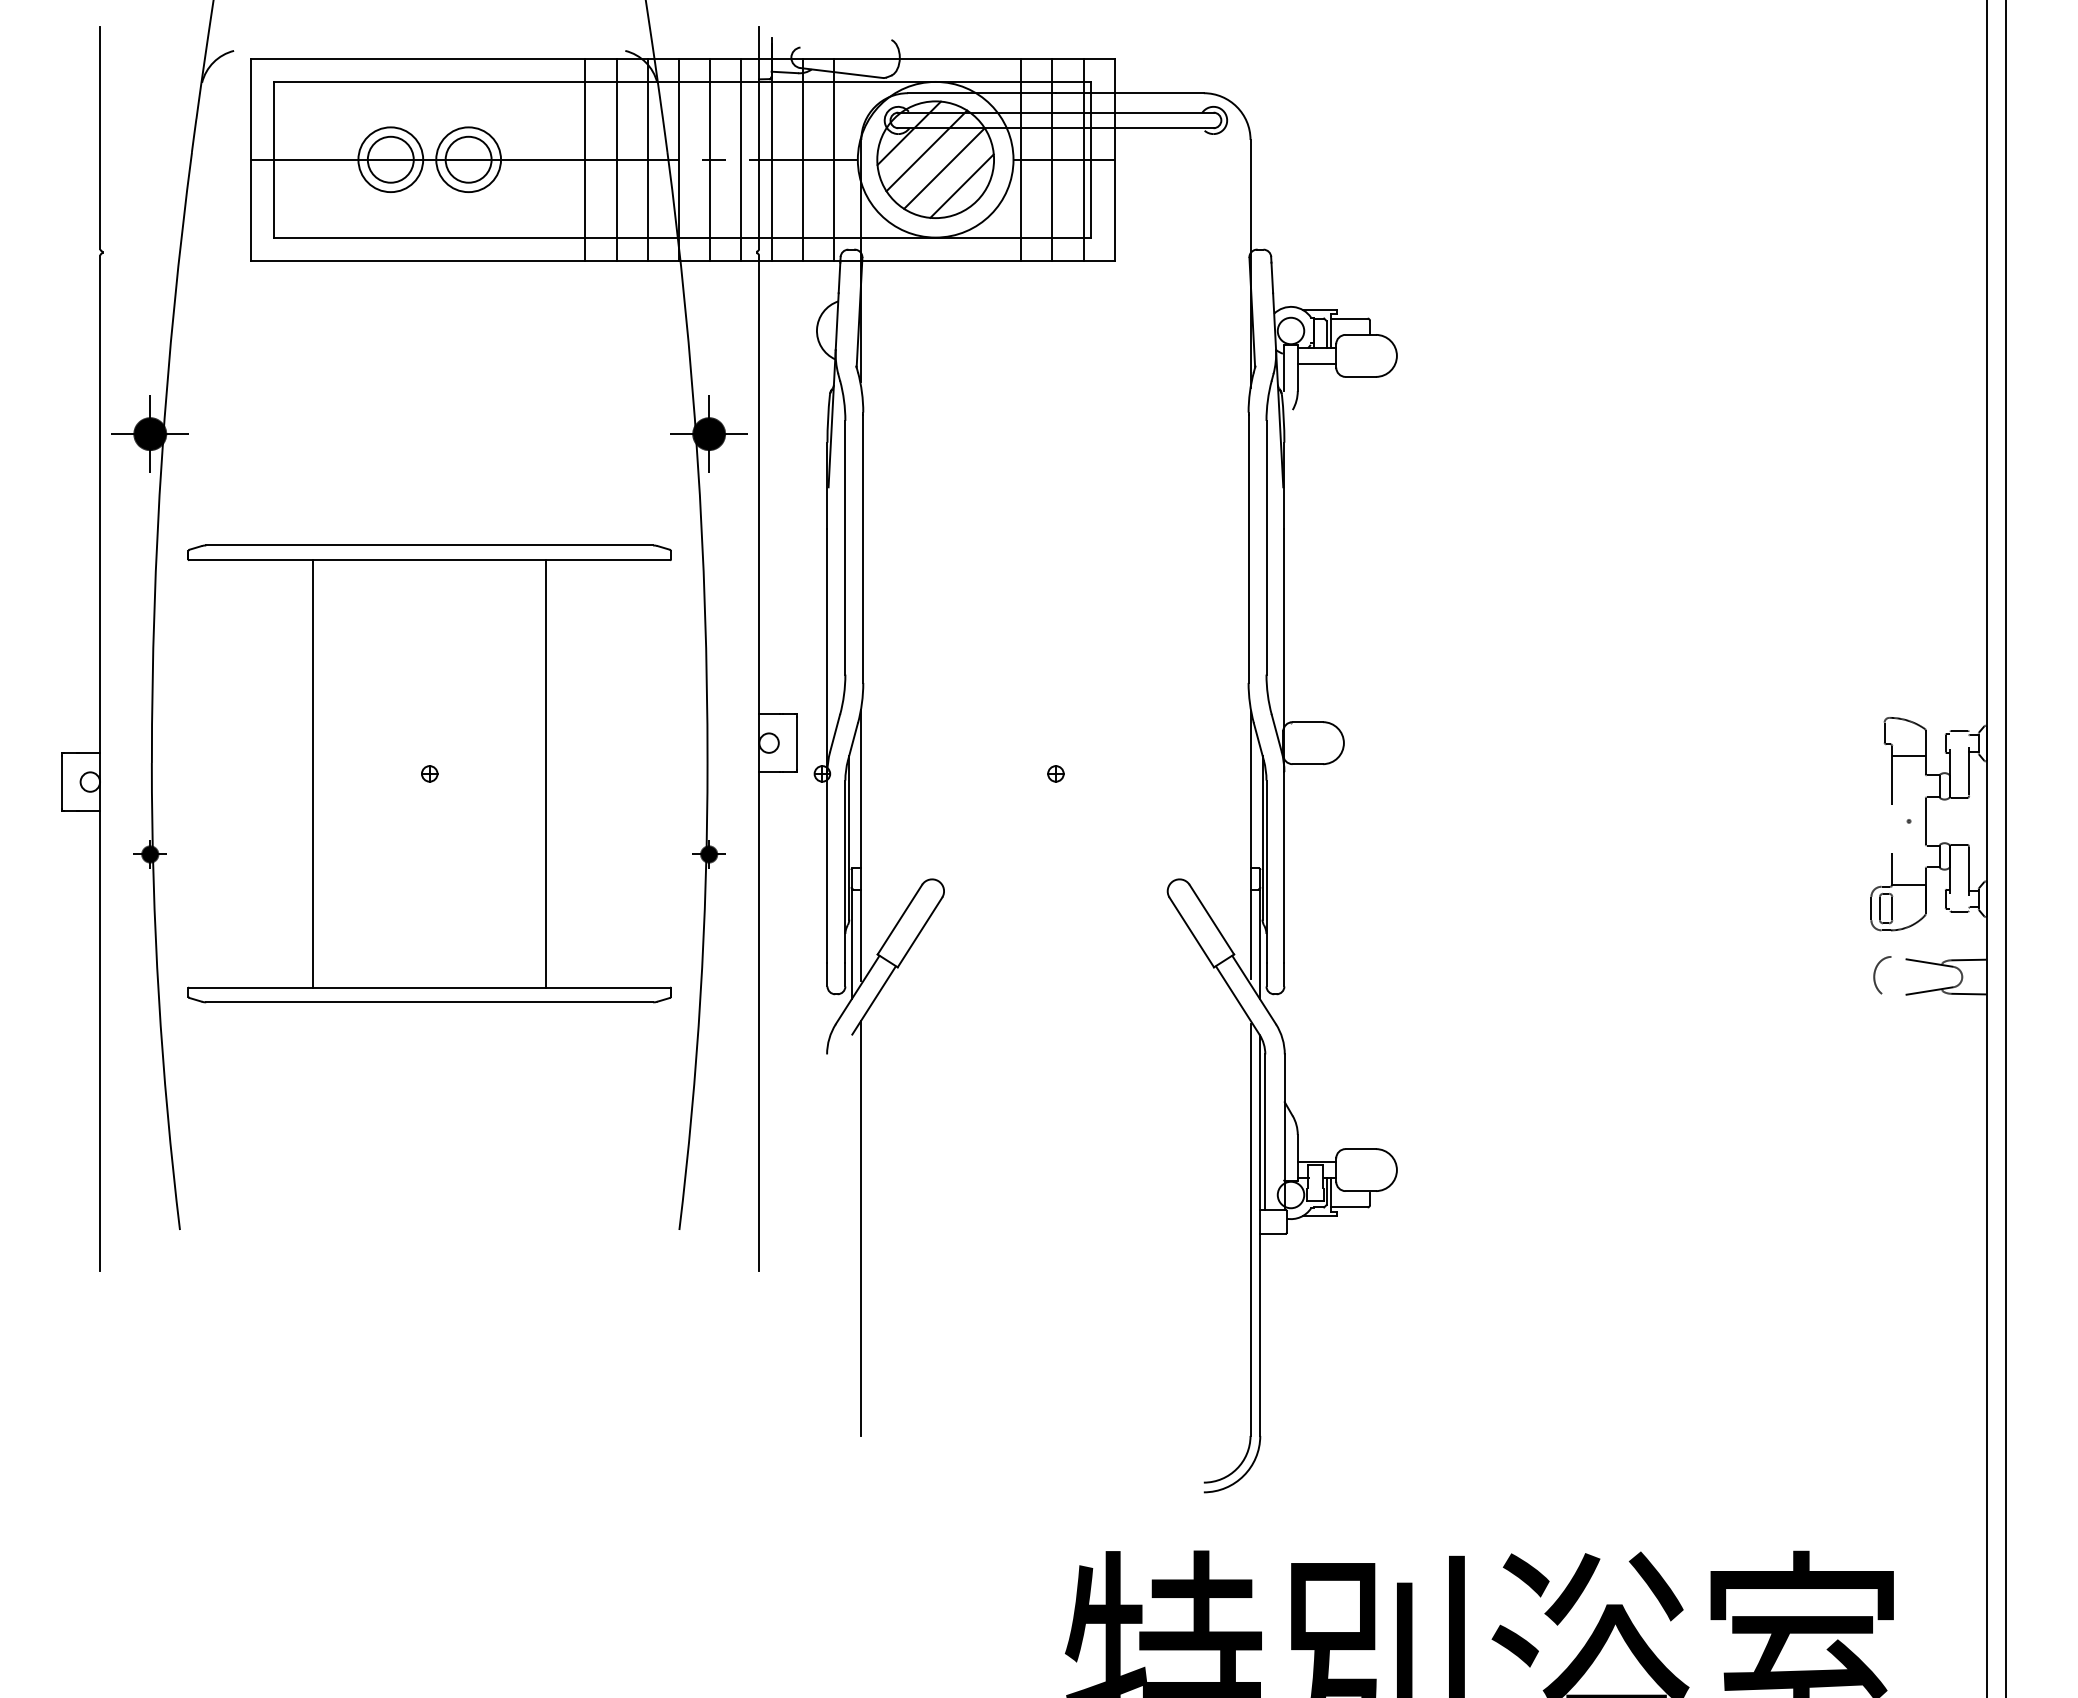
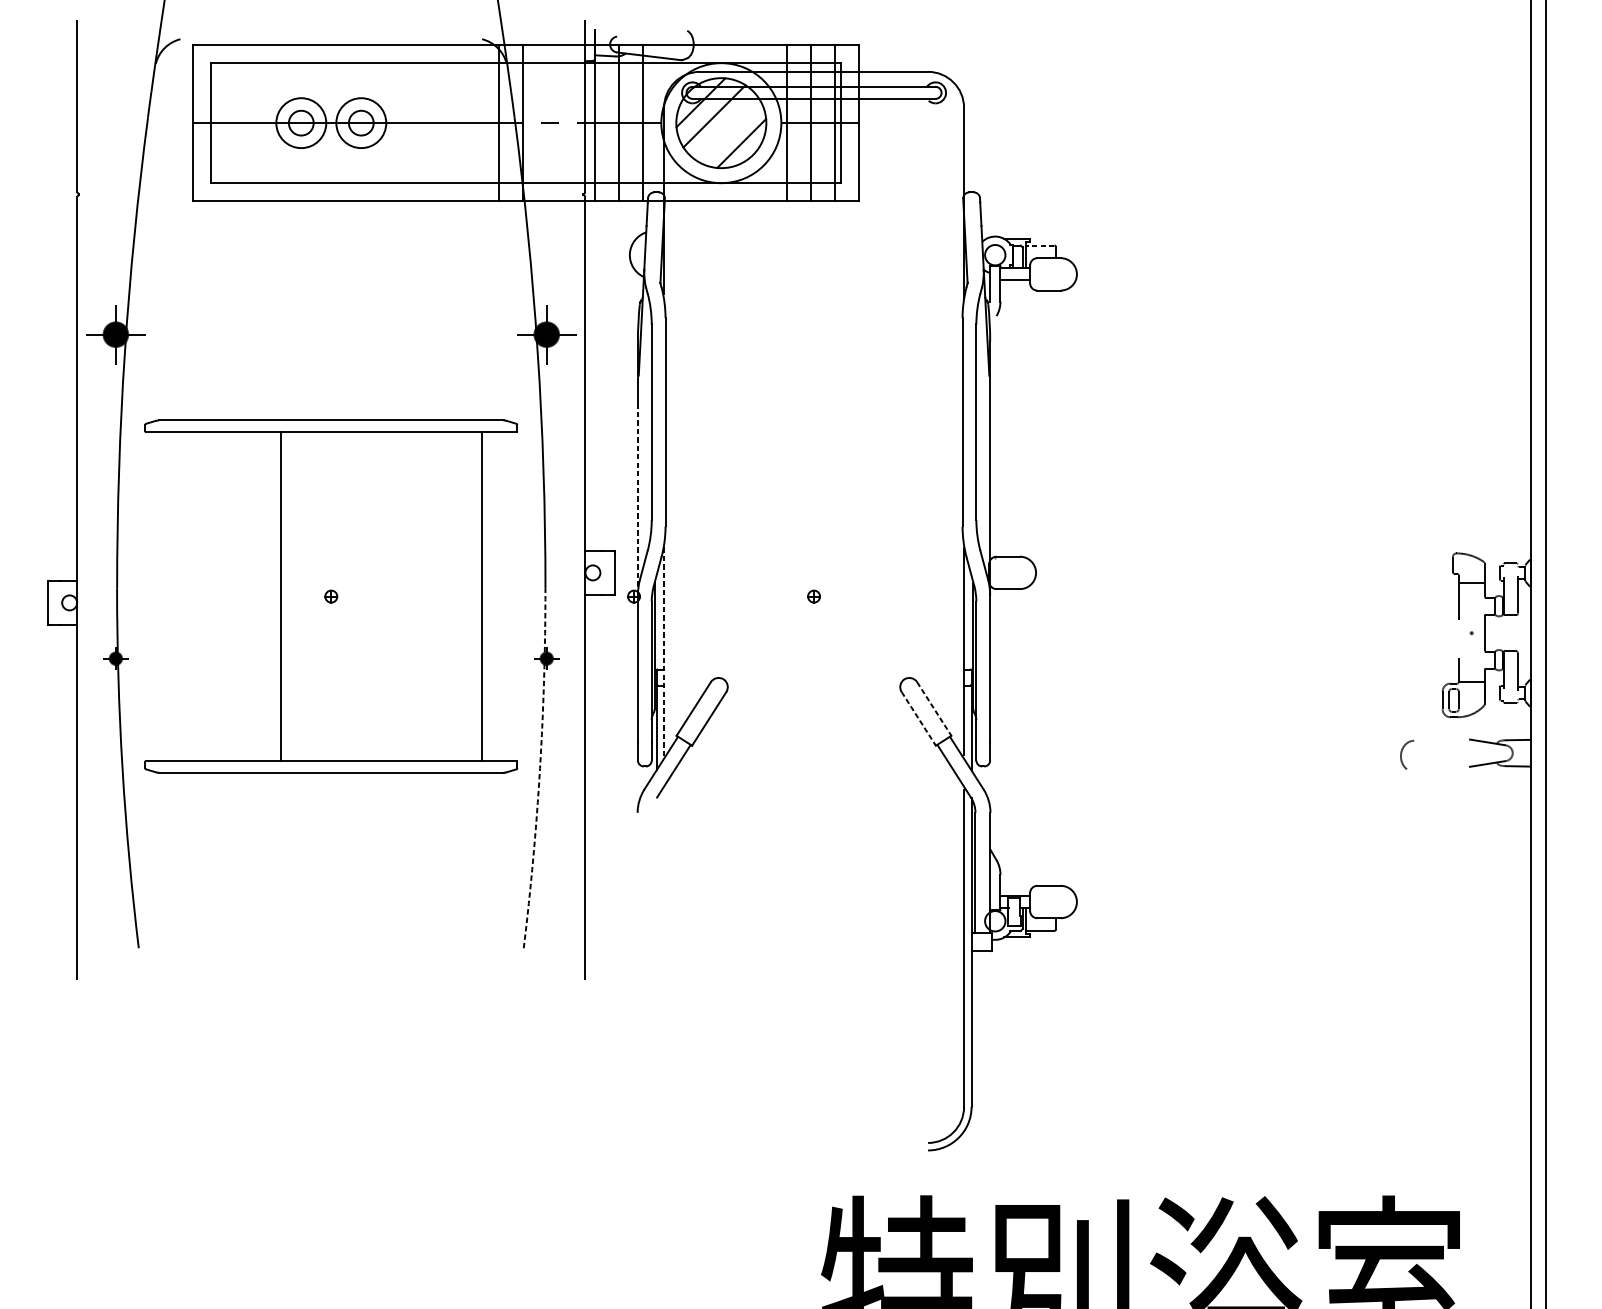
circle: (390, 159) -> (301, 122), size x0.7
circle: (468, 159) -> (361, 122), size x0.7
line: (585, 159) -> (451, 122), removed
line: (616, 159) -> (475, 122), removed
line: (709, 159) -> (546, 122), removed
line: (741, 159) -> (571, 122), removed
line: (944, 168) -> (728, 129), removed
line: (1349, 318) -> (1040, 245), solid -> dashed
line: (827, 650) -> (637, 501), solid -> dashed
line: (312, 773) -> (281, 596), moved
line: (546, 773) -> (482, 596), moved
line: (861, 845) -> (664, 651), solid -> dashed
line: (1212, 920) -> (934, 709), solid -> dashed
line: (1192, 932) -> (919, 718), solid -> dashed
curve: (1875, 975) -> (1401, 755), moved
arc: (700, 996) -> (540, 768), solid -> dashed
line: (861, 1227) -> (664, 946), removed

